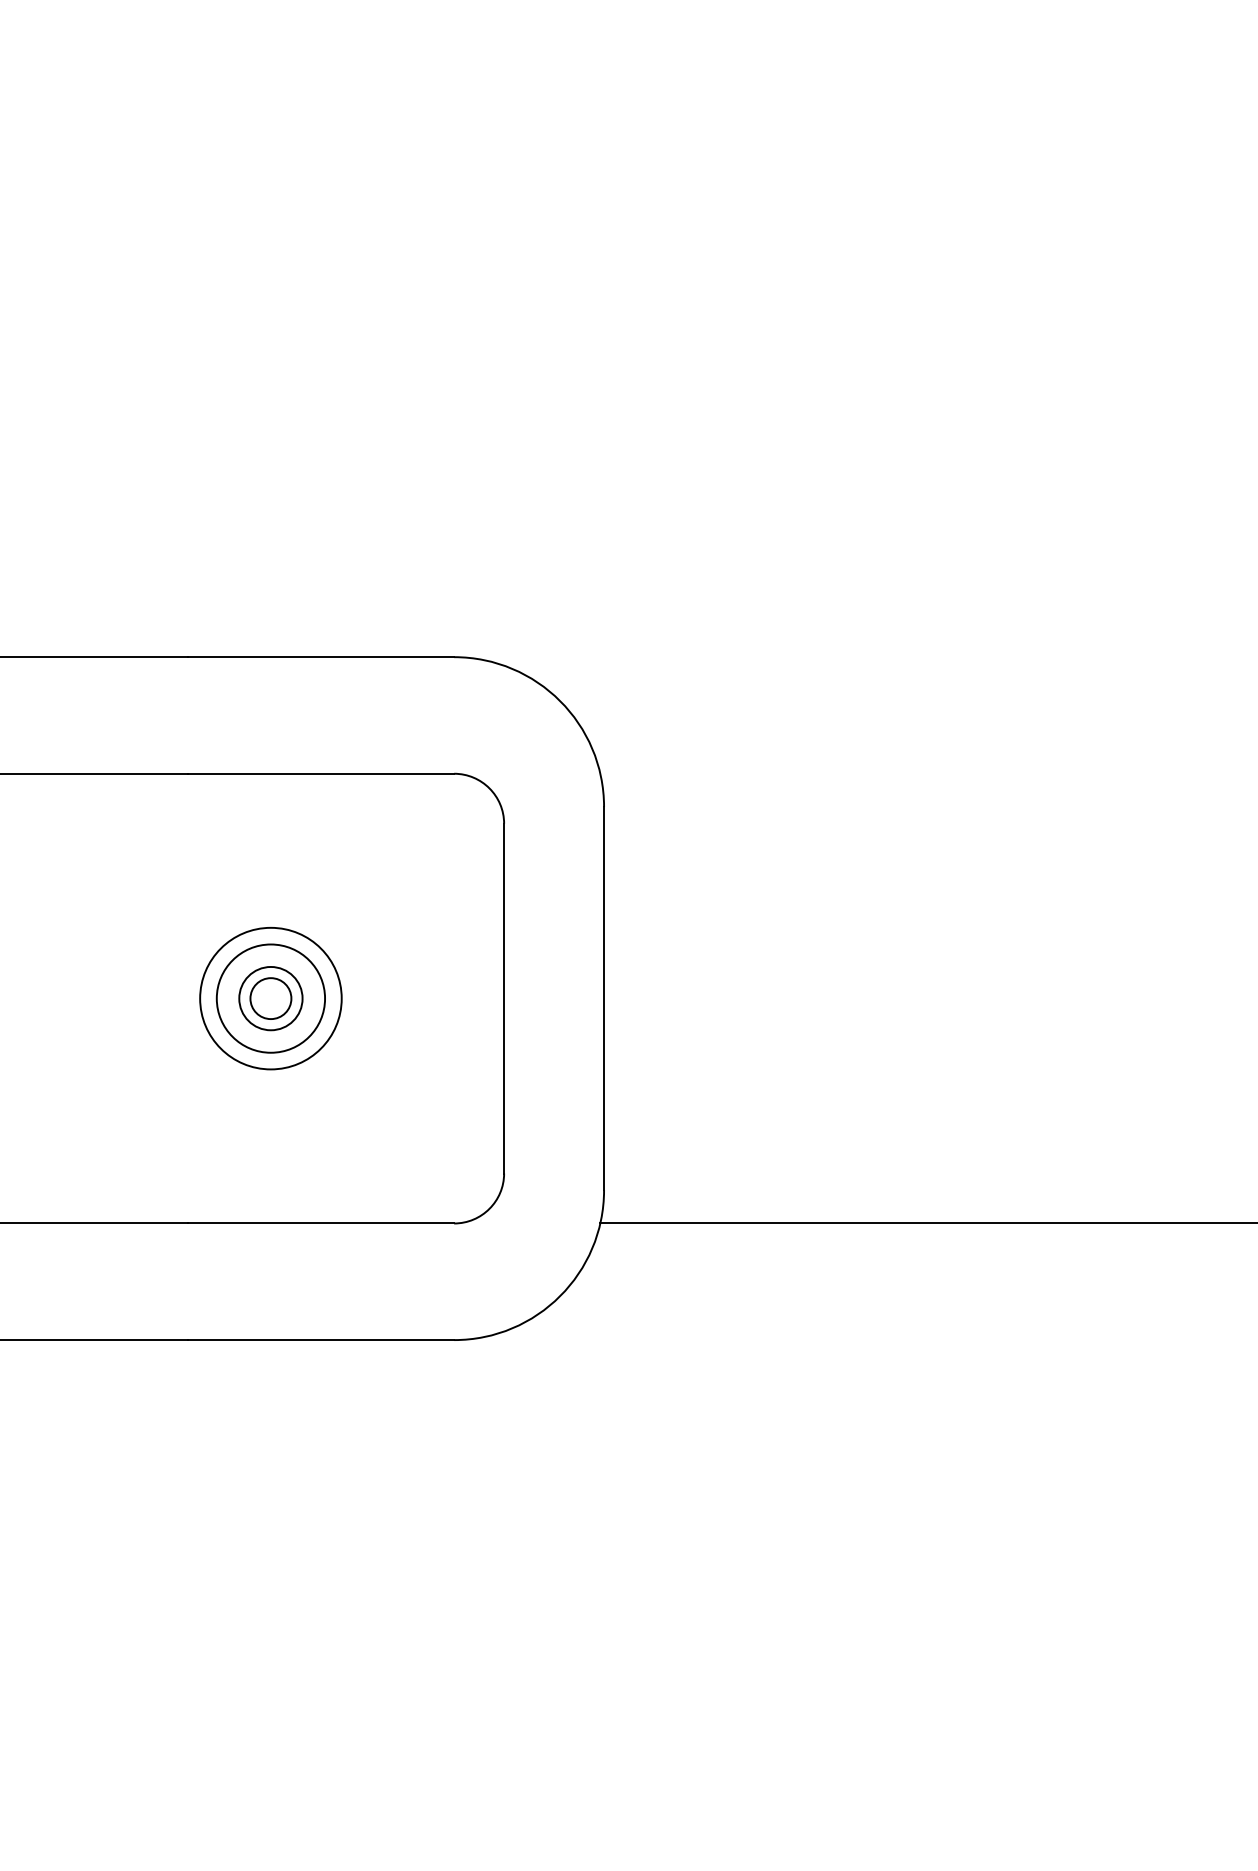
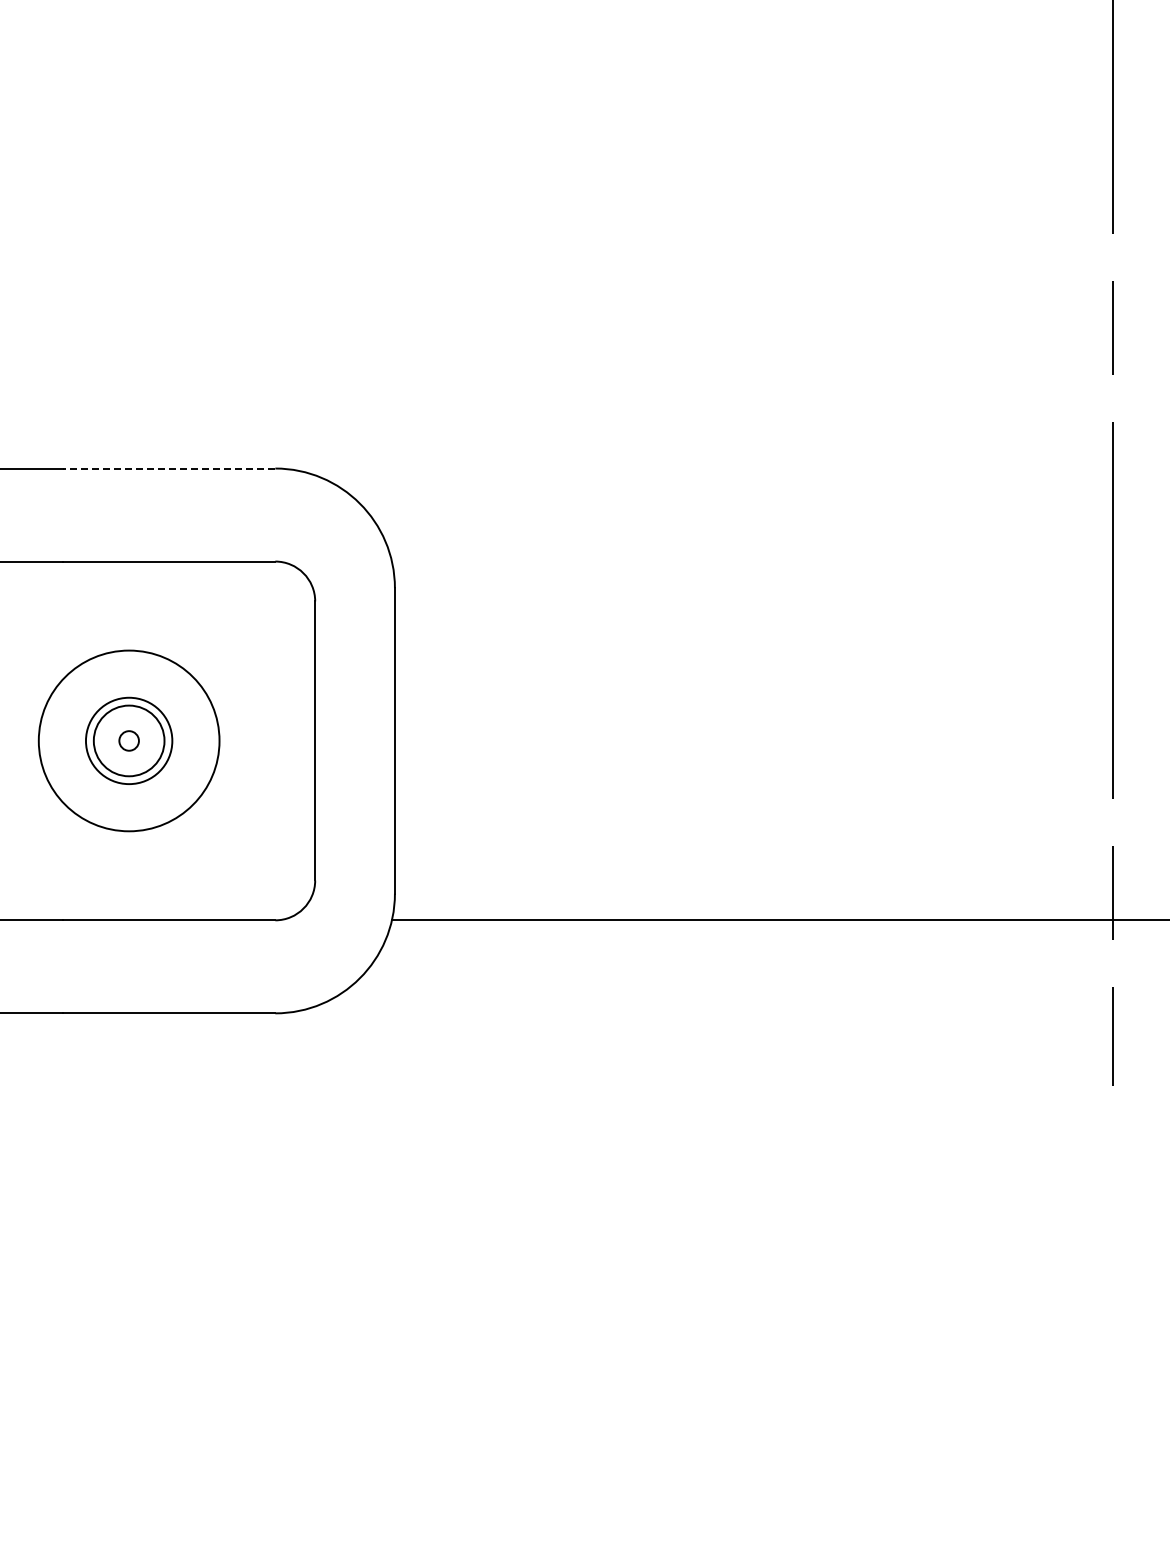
line: (320, 657) -> (168, 468), solid -> dashed
circle: (270, 998) -> (128, 740), size x0.6
circle: (270, 998) -> (128, 740), size x1.4
circle: (270, 998) -> (128, 740), size x1.6

